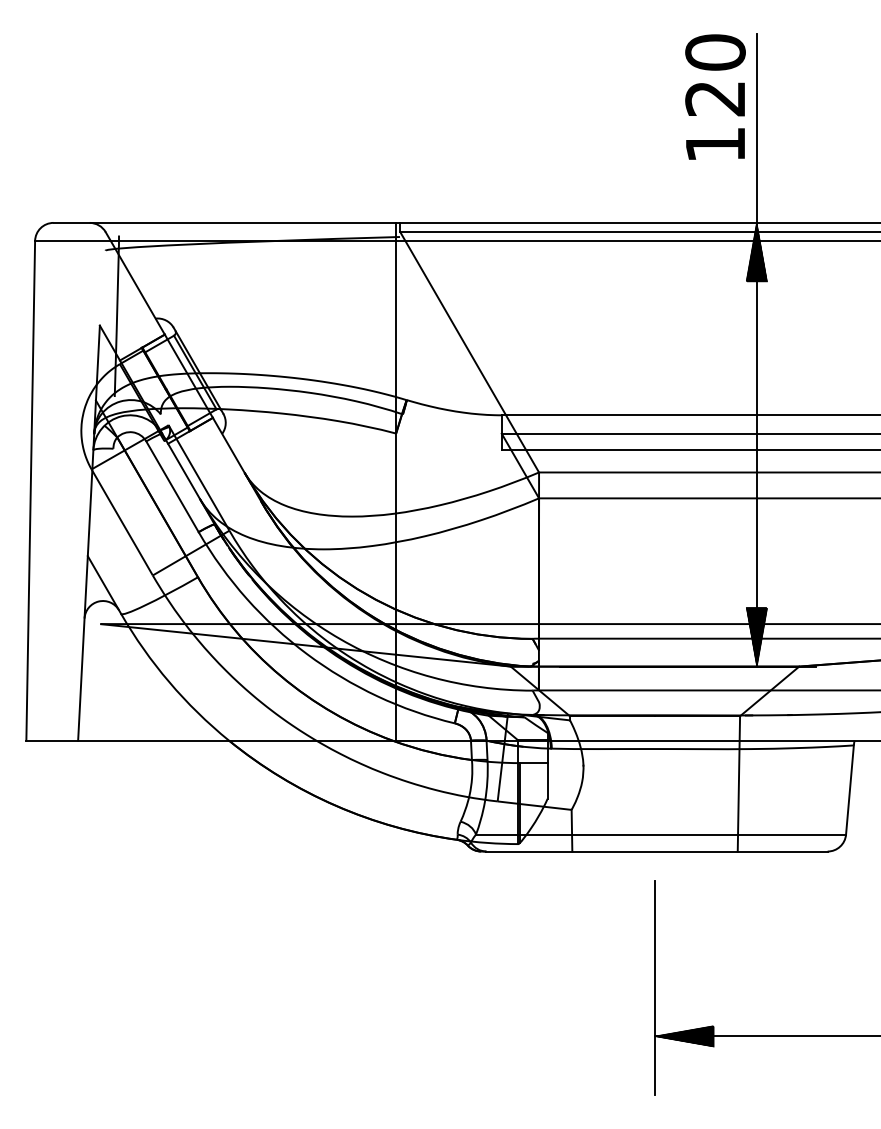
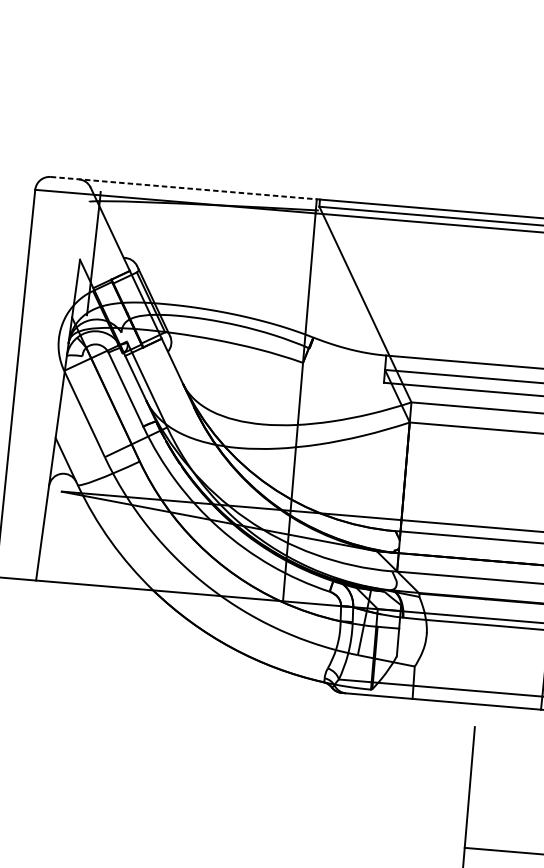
line: (225, 222) -> (184, 187), solid -> dashed
hatch: (684, 1036) -> (487, 849), removed

